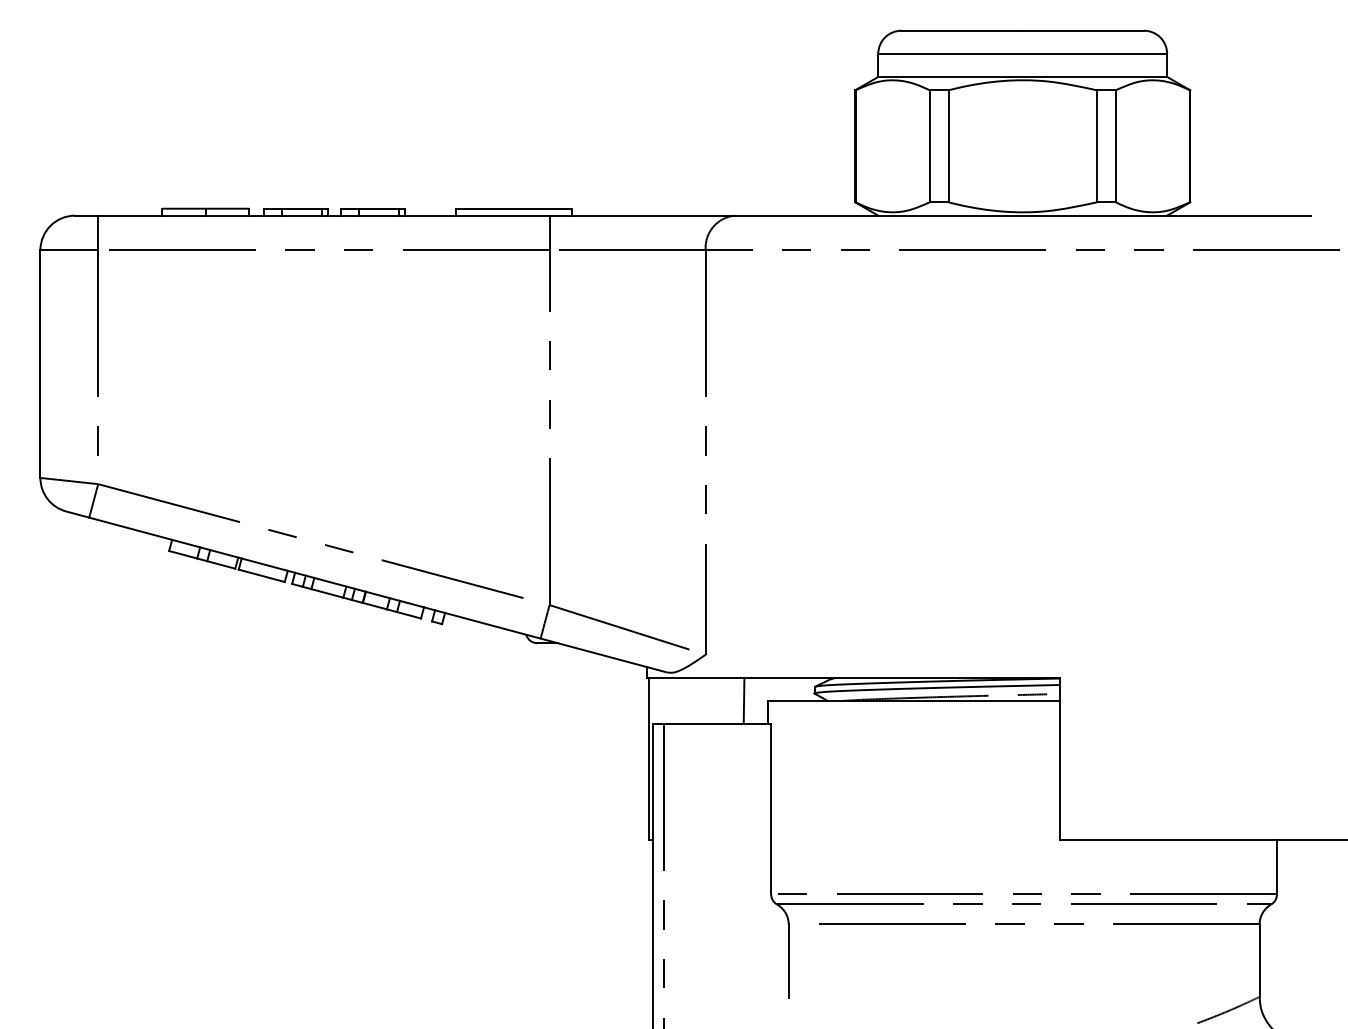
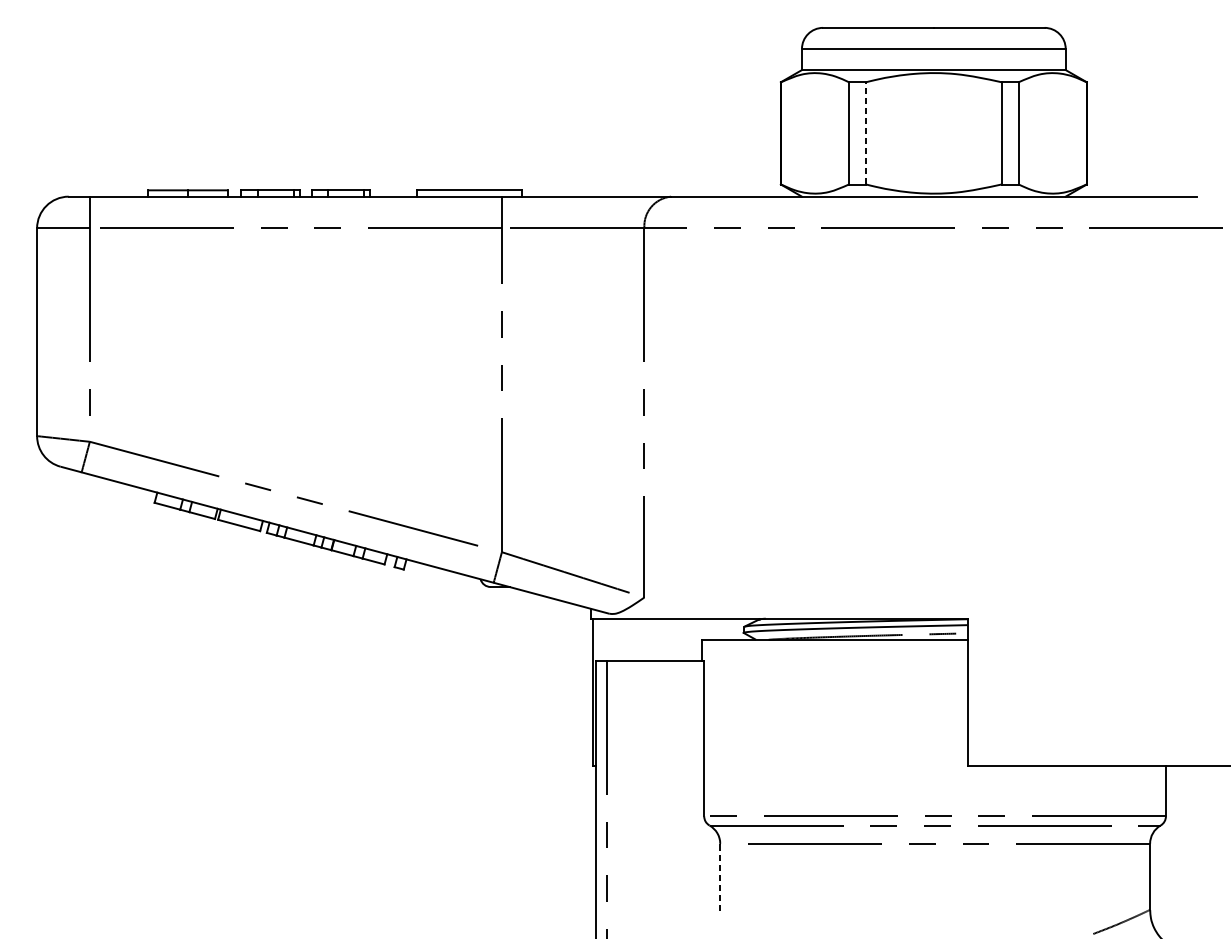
line: (948, 145) -> (866, 132), solid -> dashed
line: (743, 700) -> (678, 639), removed
line: (788, 961) -> (720, 877), solid -> dashed

